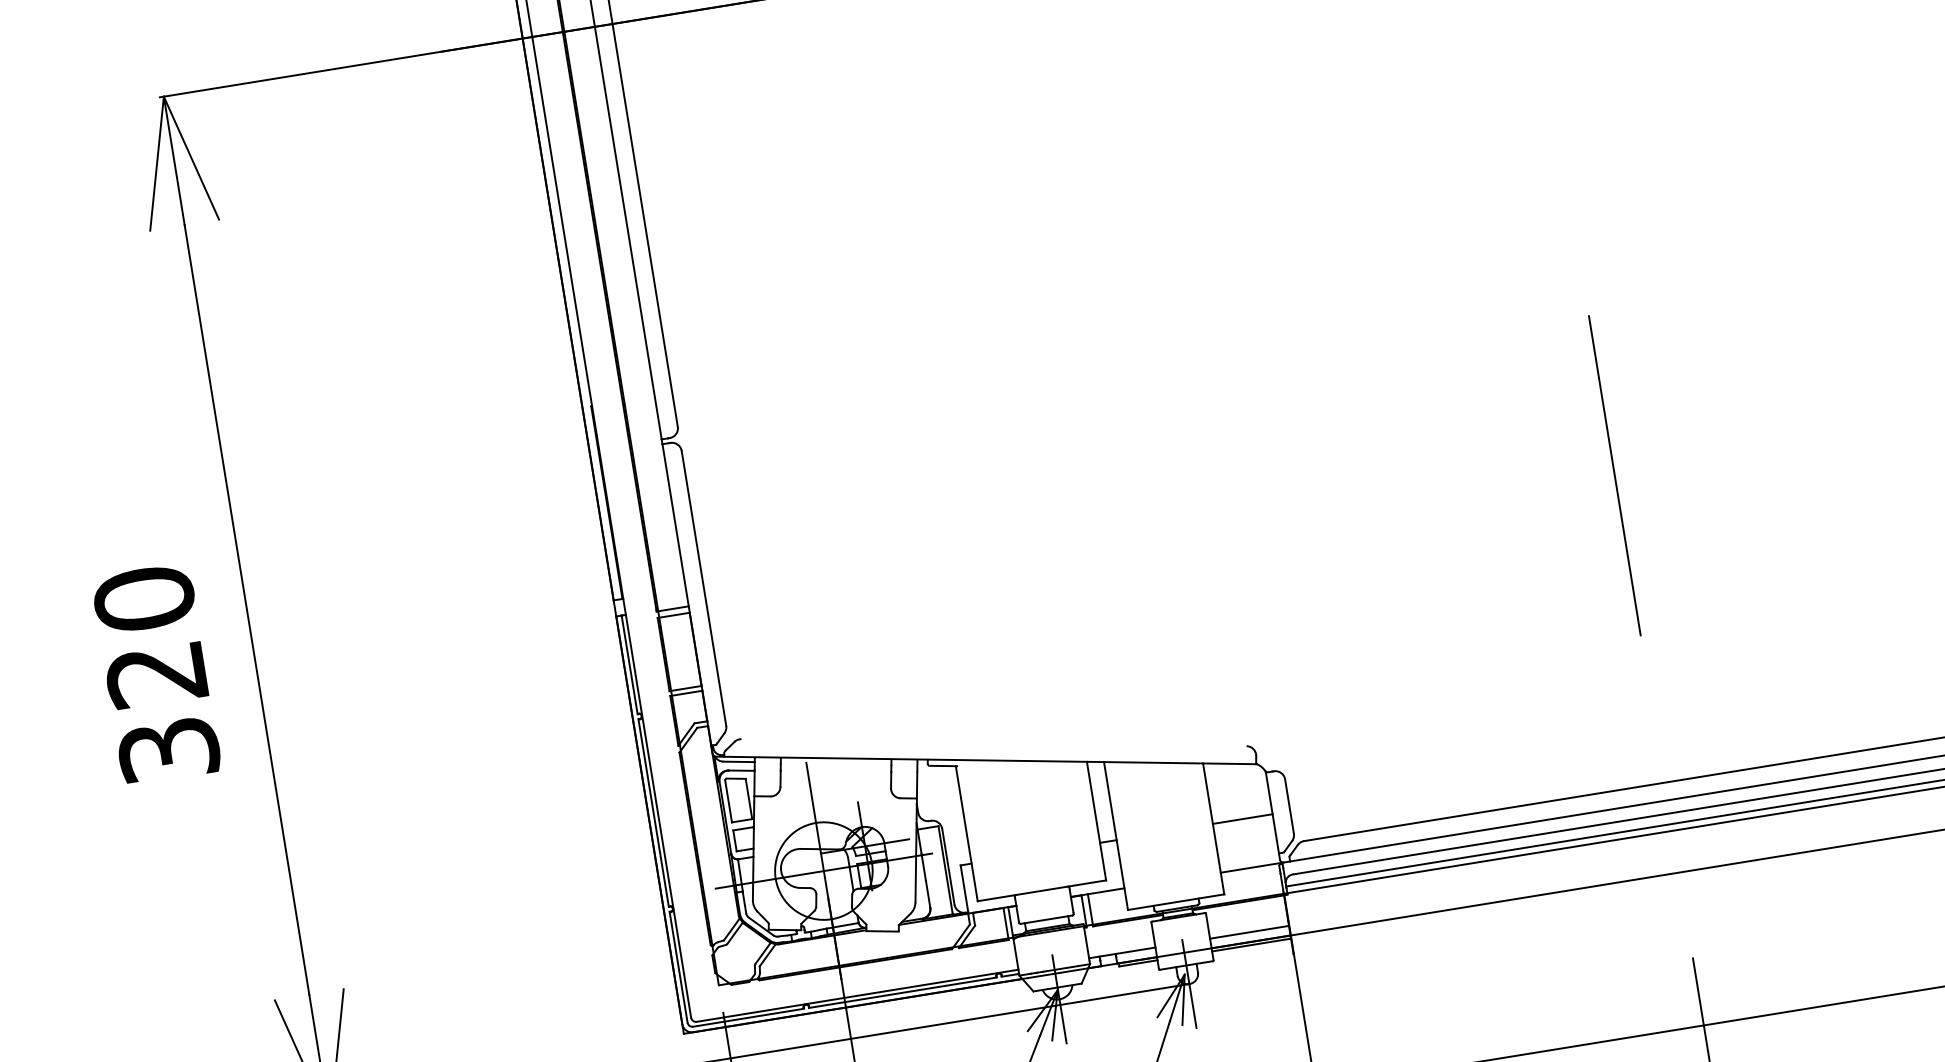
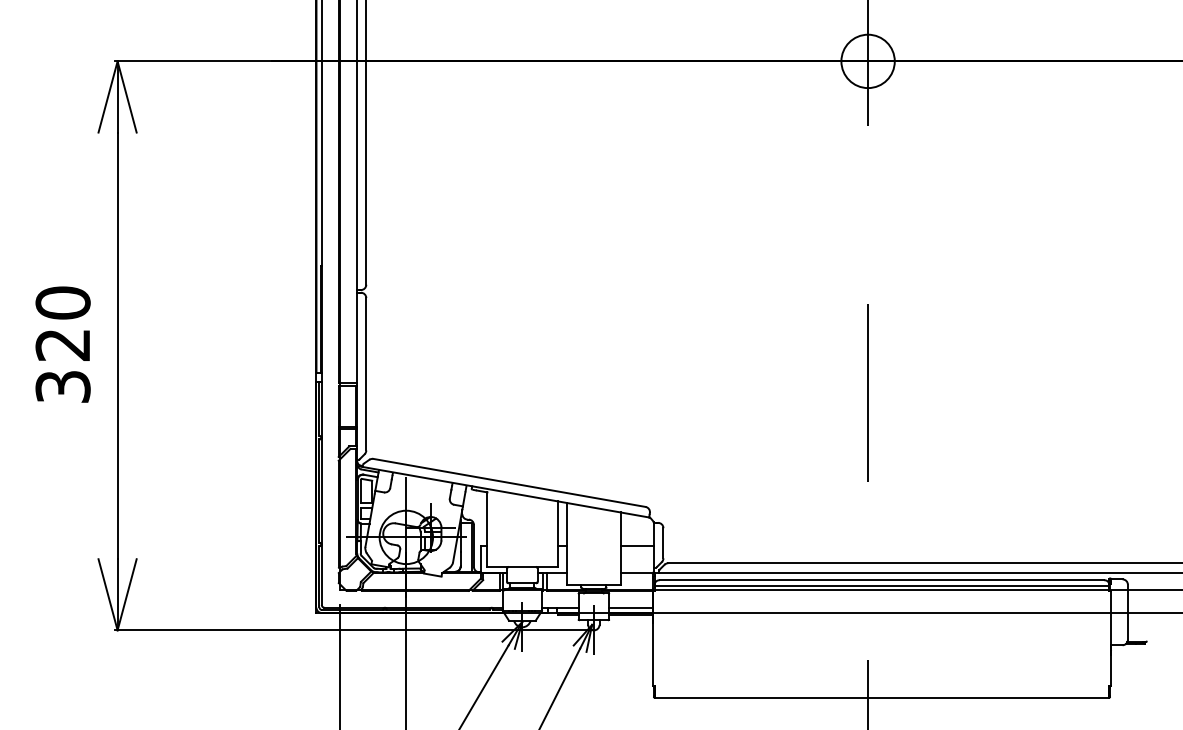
text: (155, 674) -> (62, 344), moved
line: (993, 741) -> (509, 482), added

